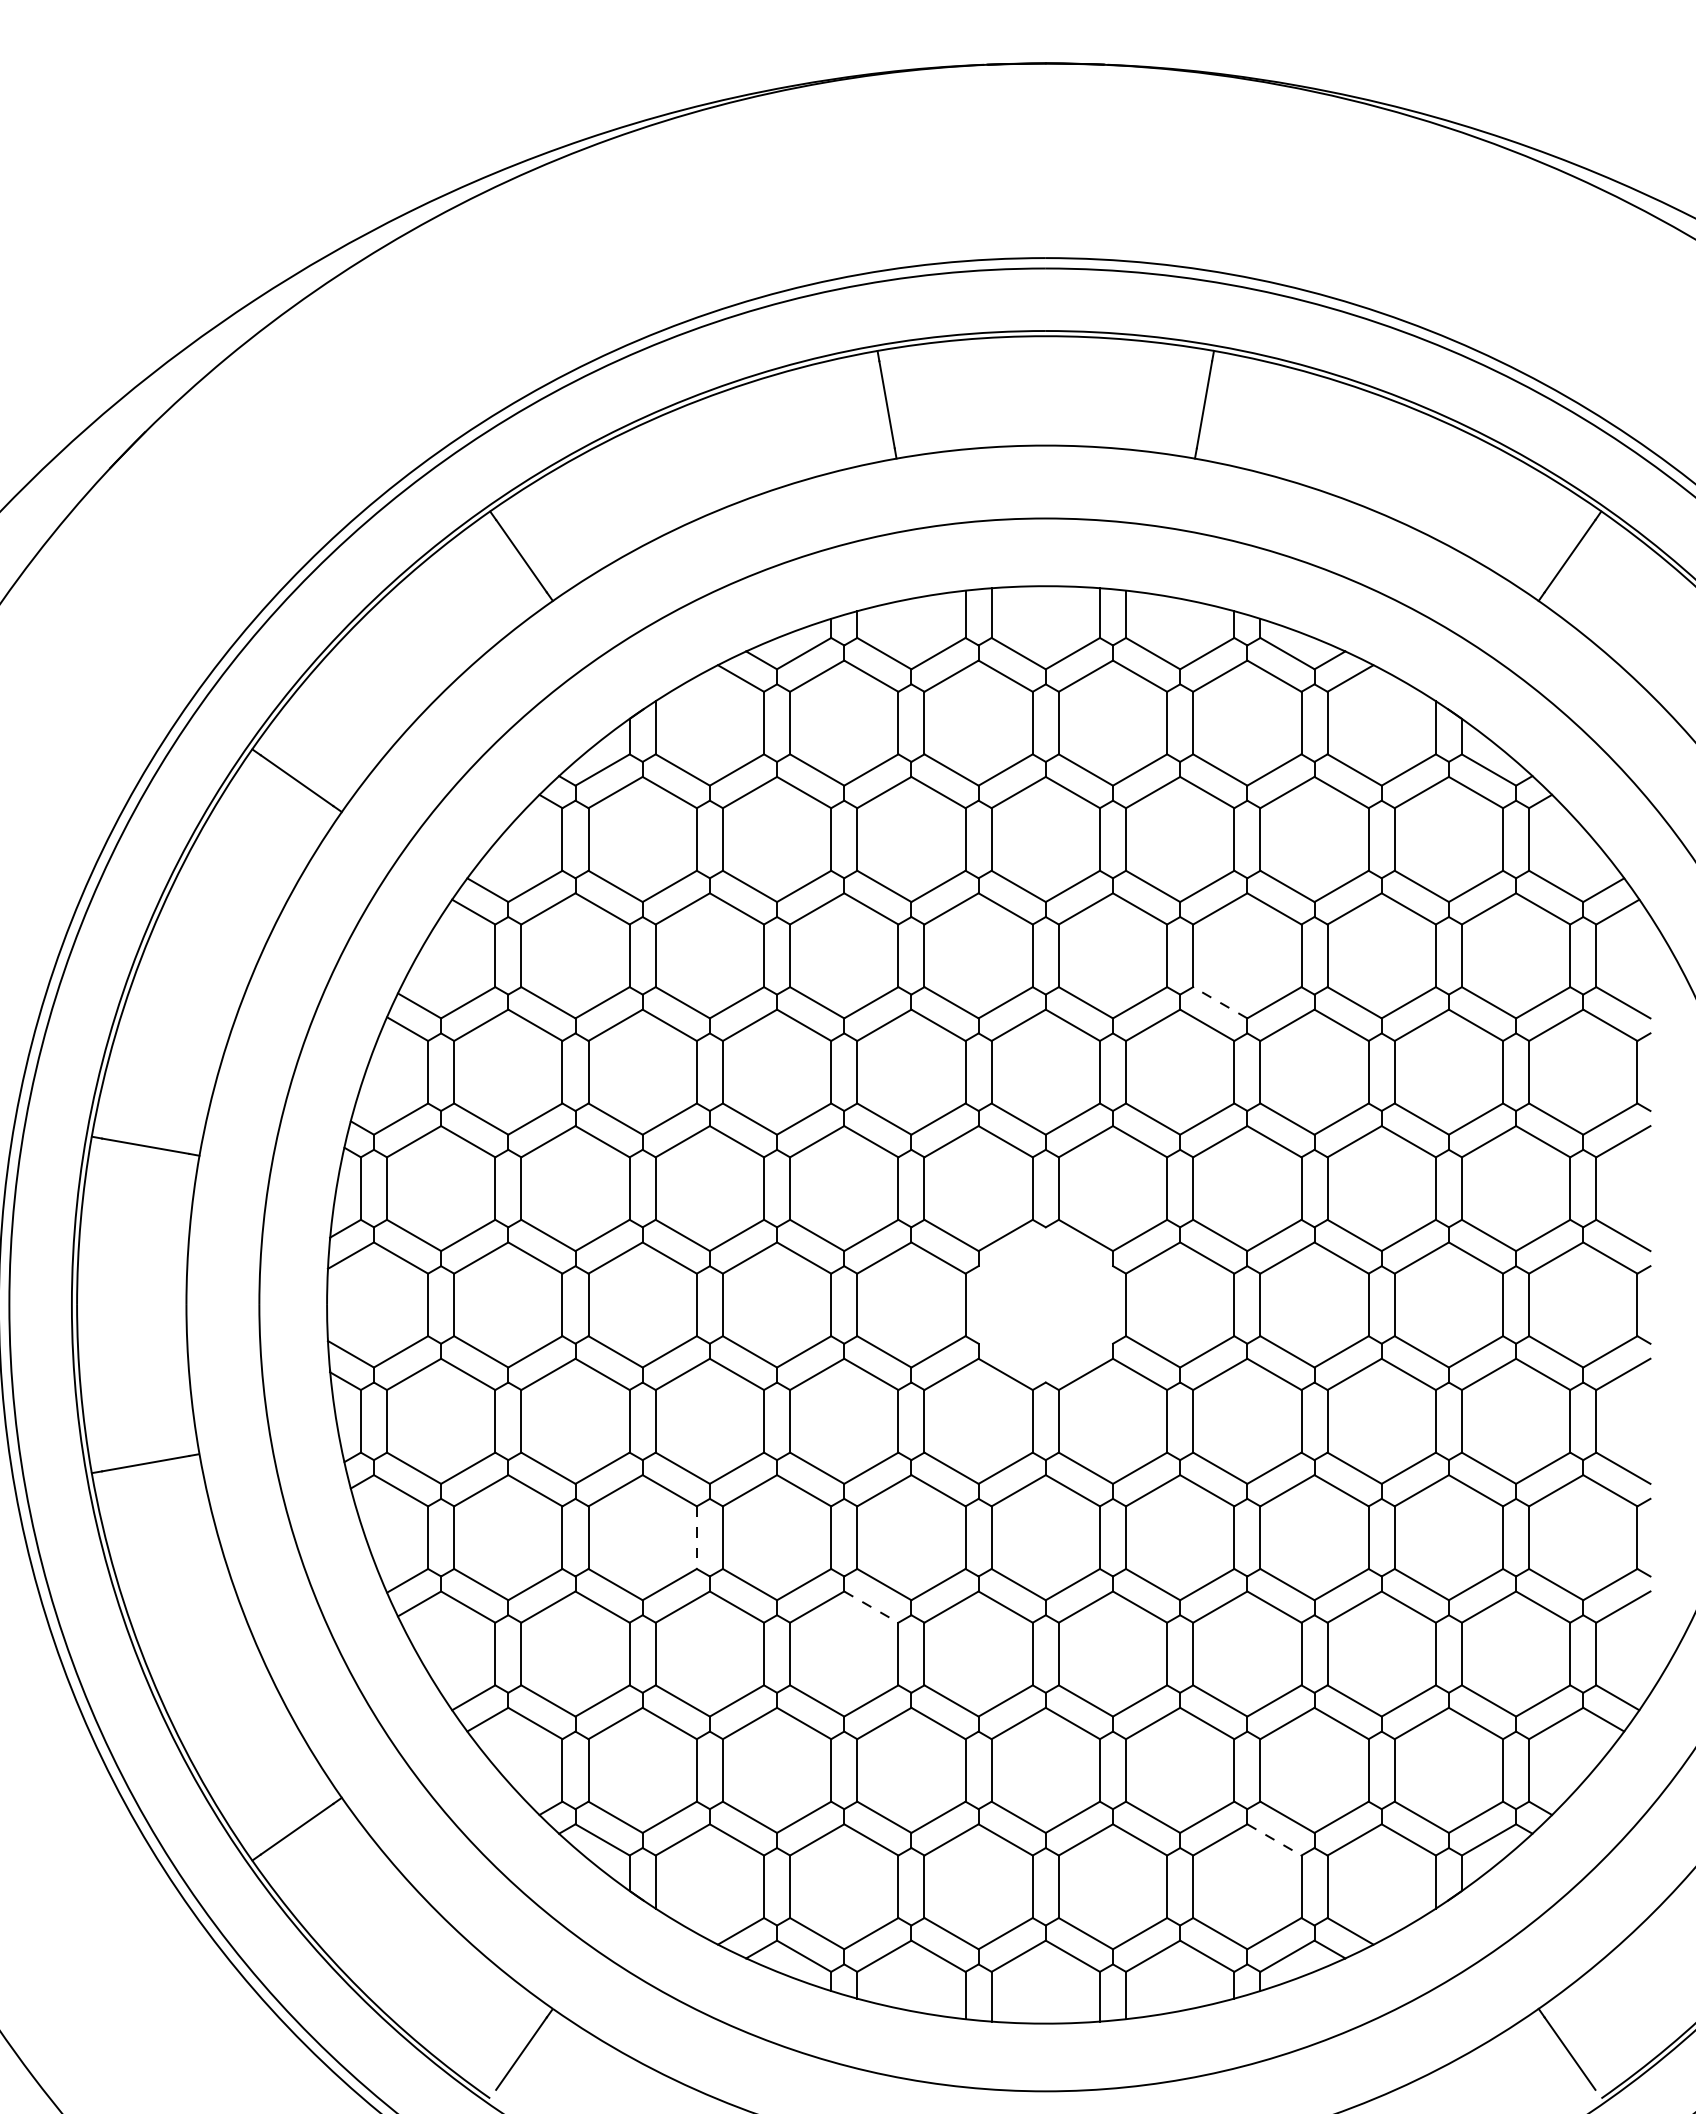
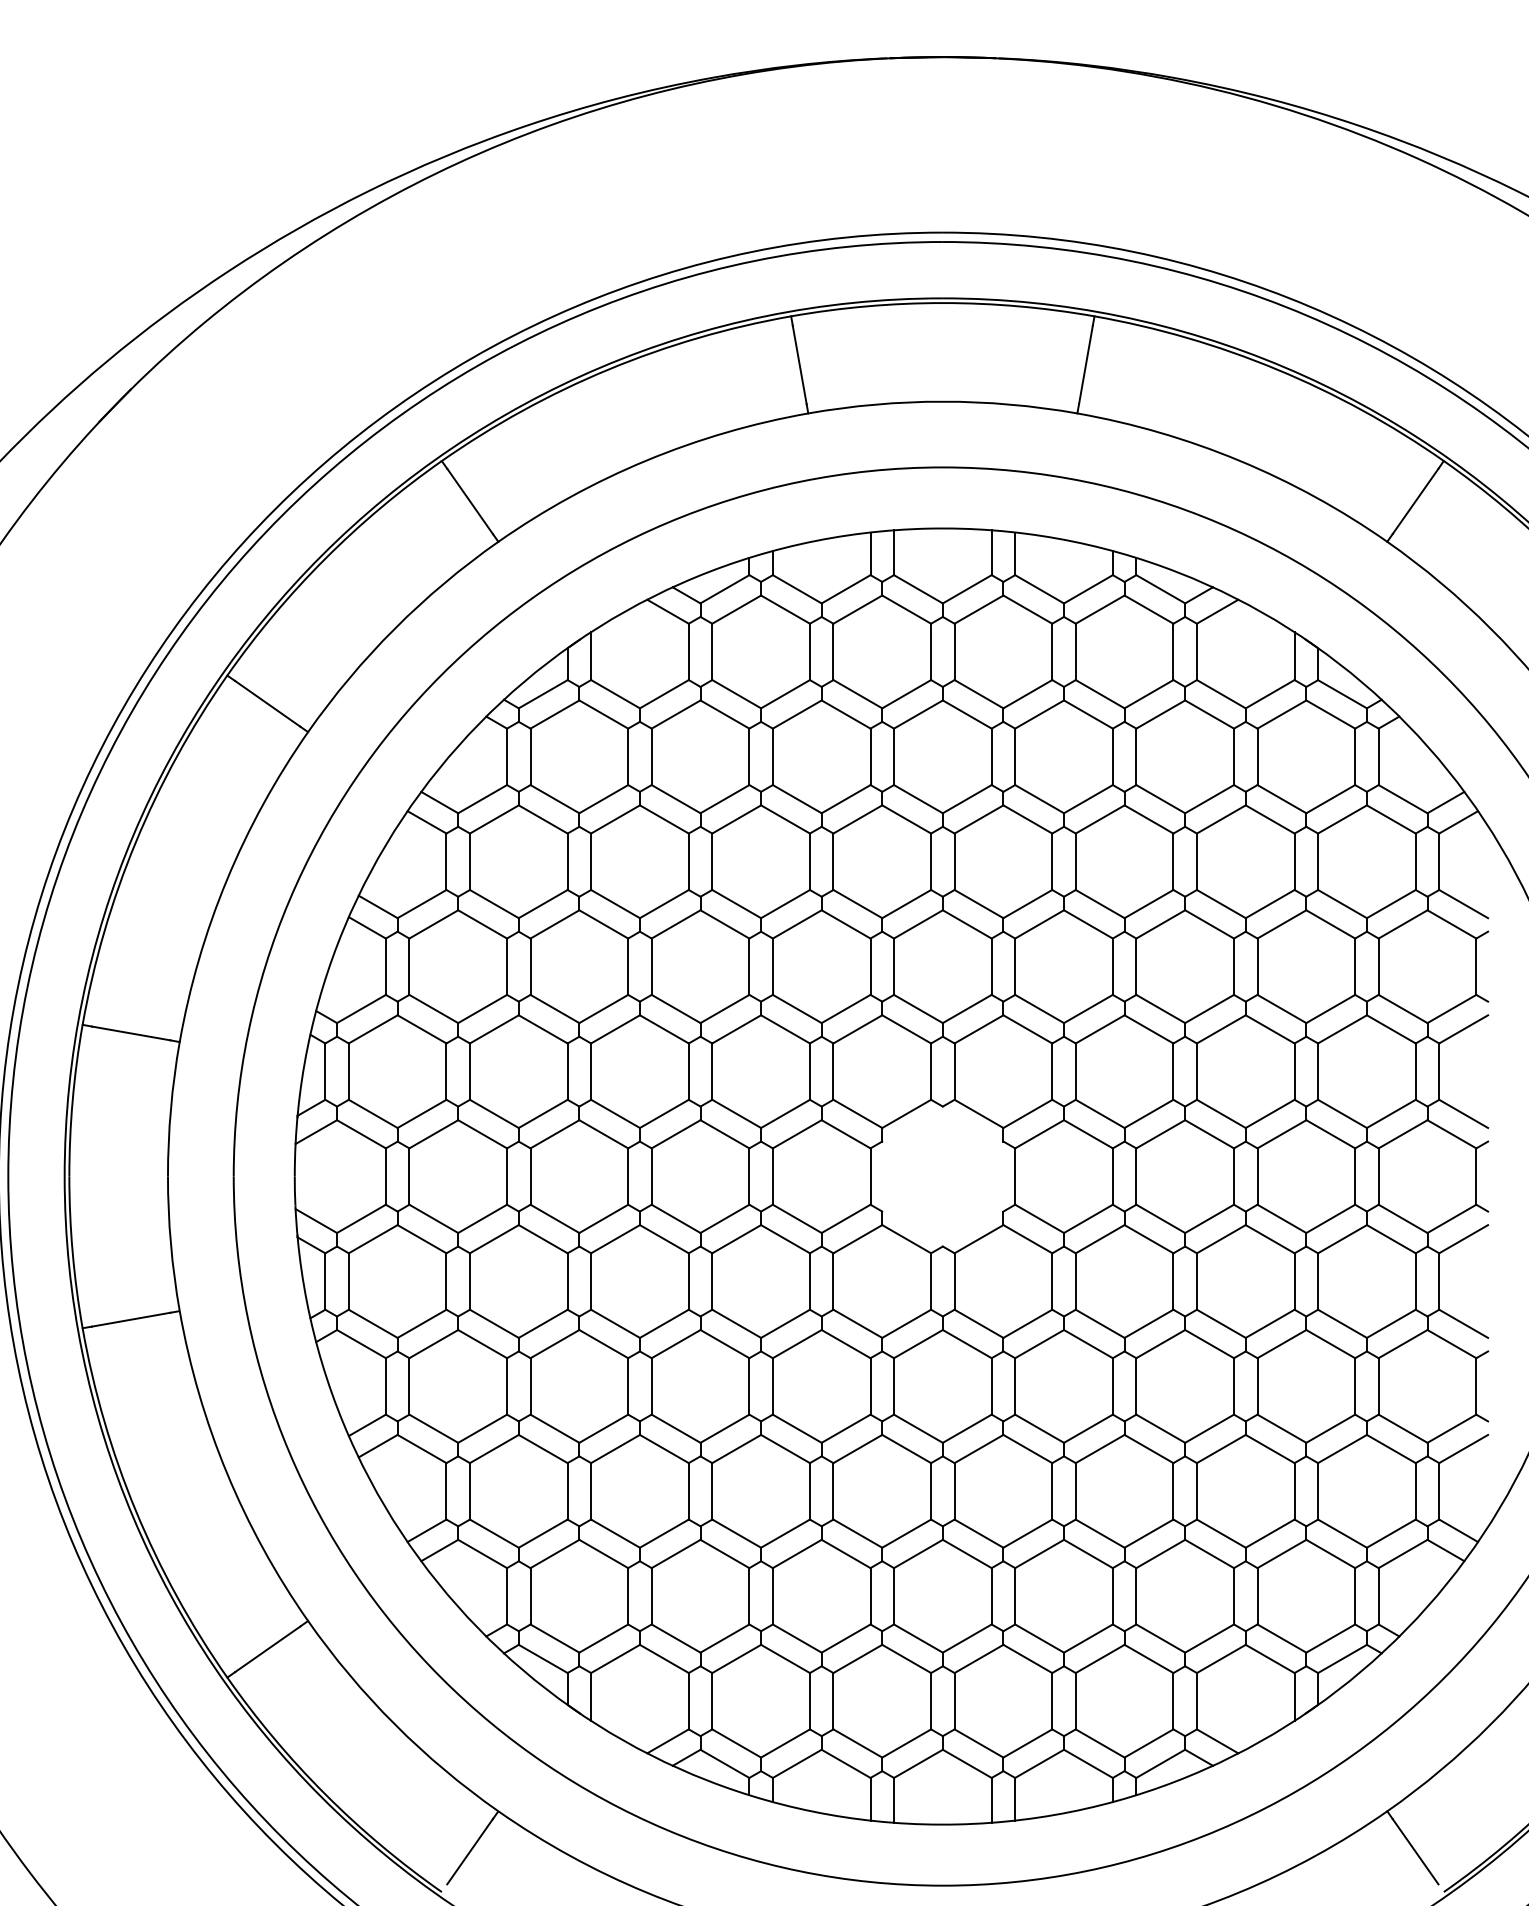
line: (1219, 1002) -> (1099, 903), dashed -> solid
line: (696, 1538) -> (627, 1387), dashed -> solid
line: (871, 1607) -> (785, 1449), dashed -> solid
line: (1274, 1840) -> (1149, 1659), dashed -> solid

